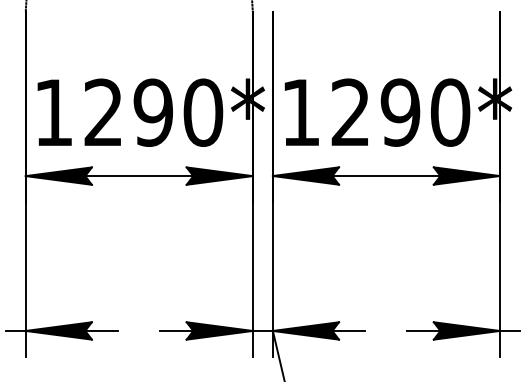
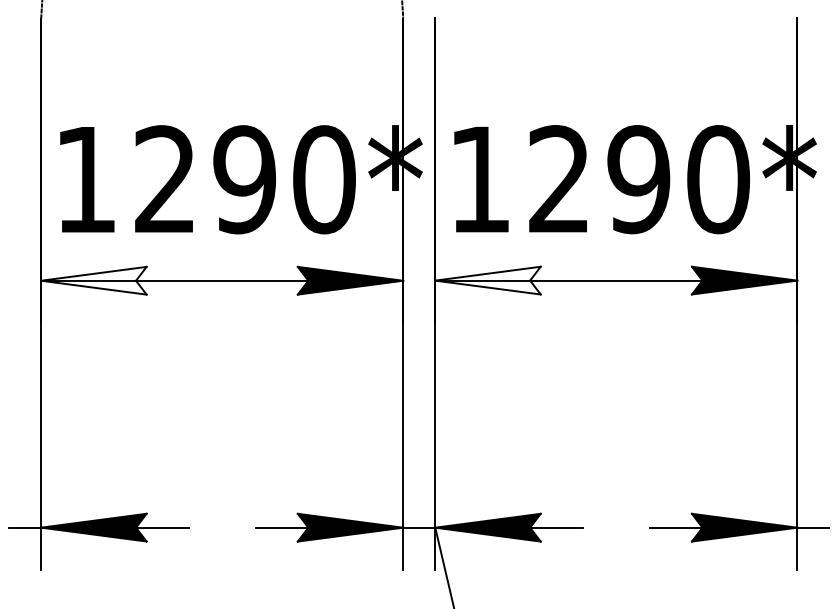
fill: (58, 175) -> (93, 279), removed
fill: (305, 175) -> (487, 279), removed

